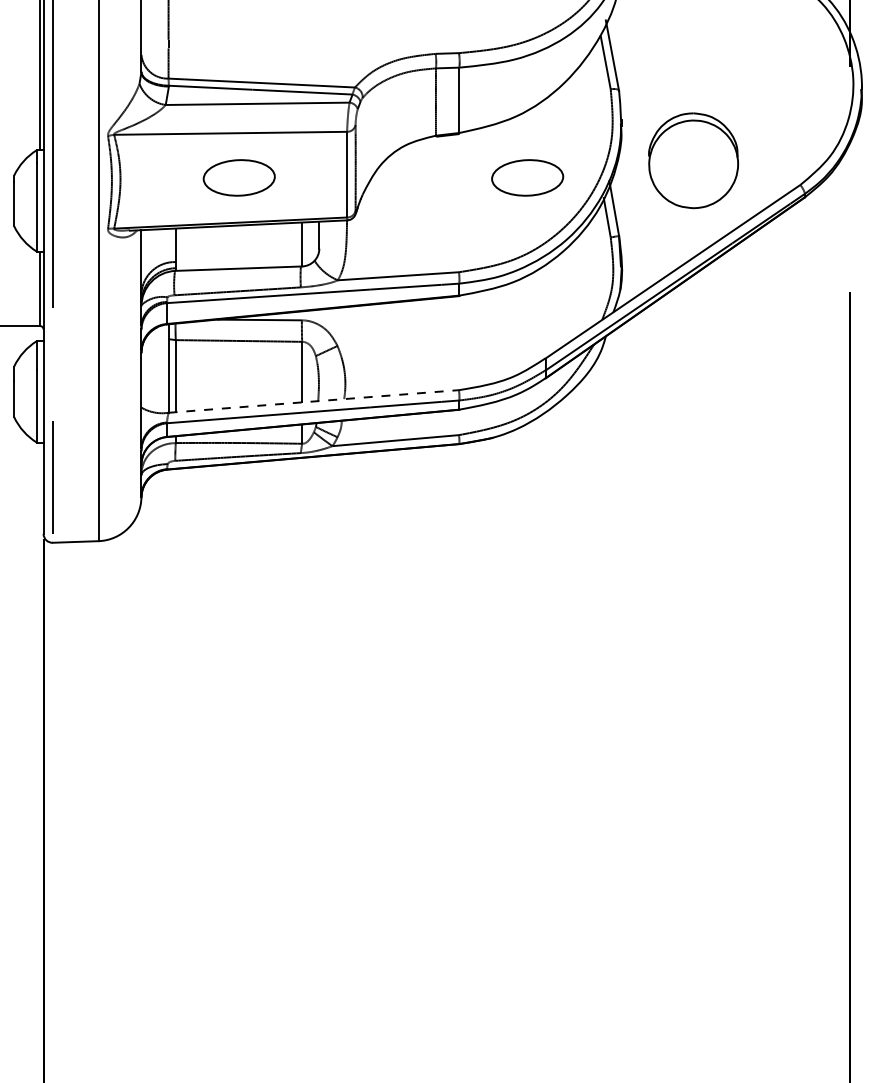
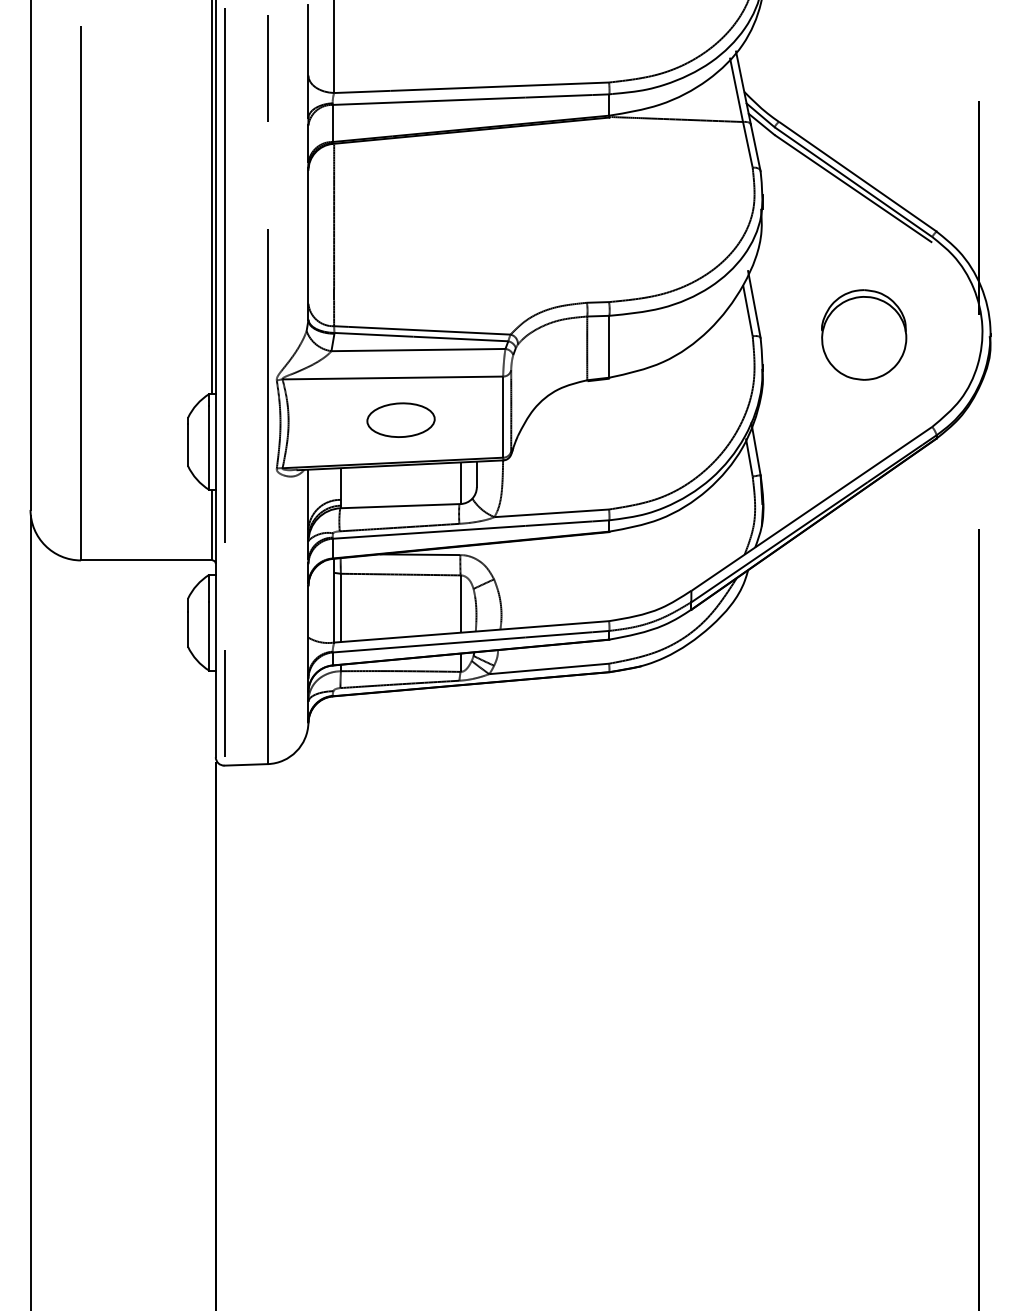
part: (693, 160) -> (864, 334), moved
part: (527, 177) -> (673, 419), removed
line: (313, 401) -> (471, 631), dashed -> solid

